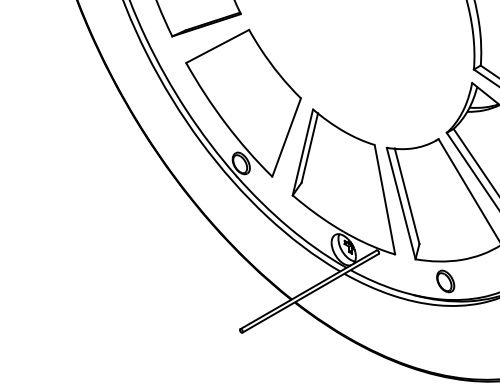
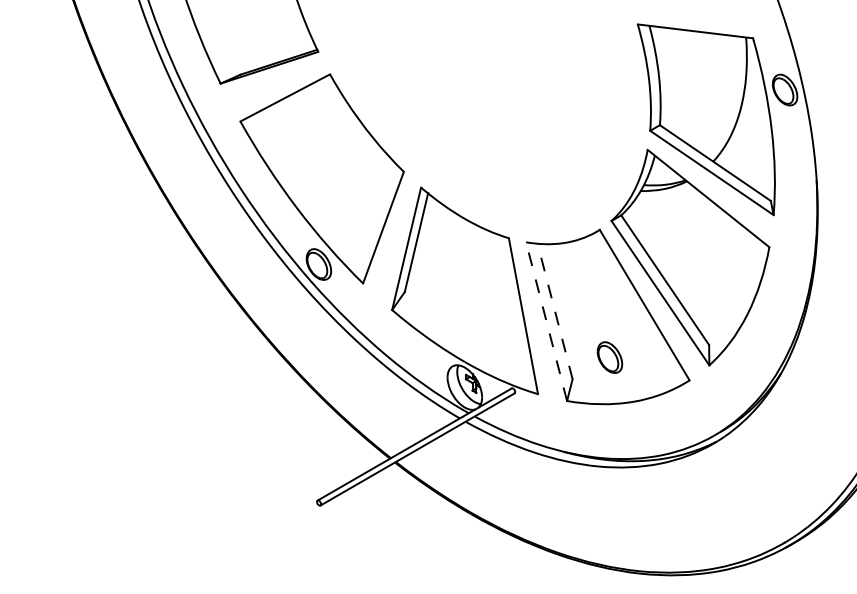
line: (406, 195) -> (554, 310), solid -> dashed
line: (401, 203) -> (546, 321), solid -> dashed
part: (445, 281) -> (609, 357), moved

